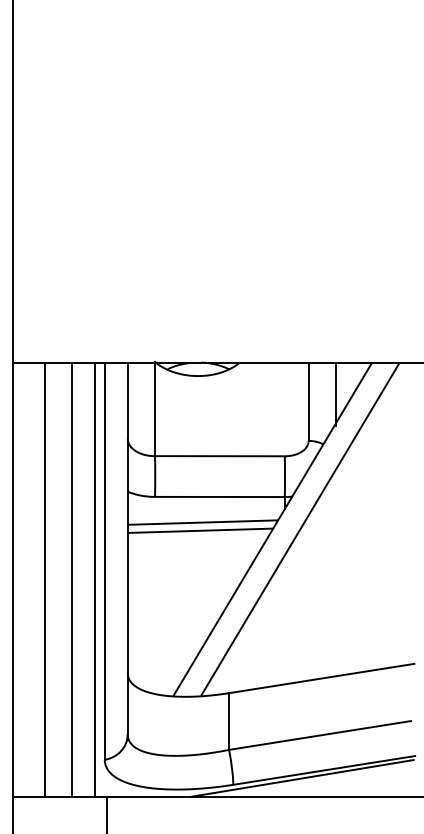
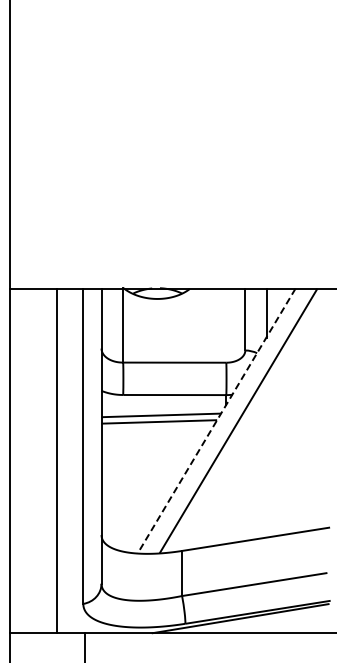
line: (272, 530) -> (216, 421), solid -> dashed
line: (44, 579) -> (35, 460), removed
line: (94, 579) -> (75, 460), removed

